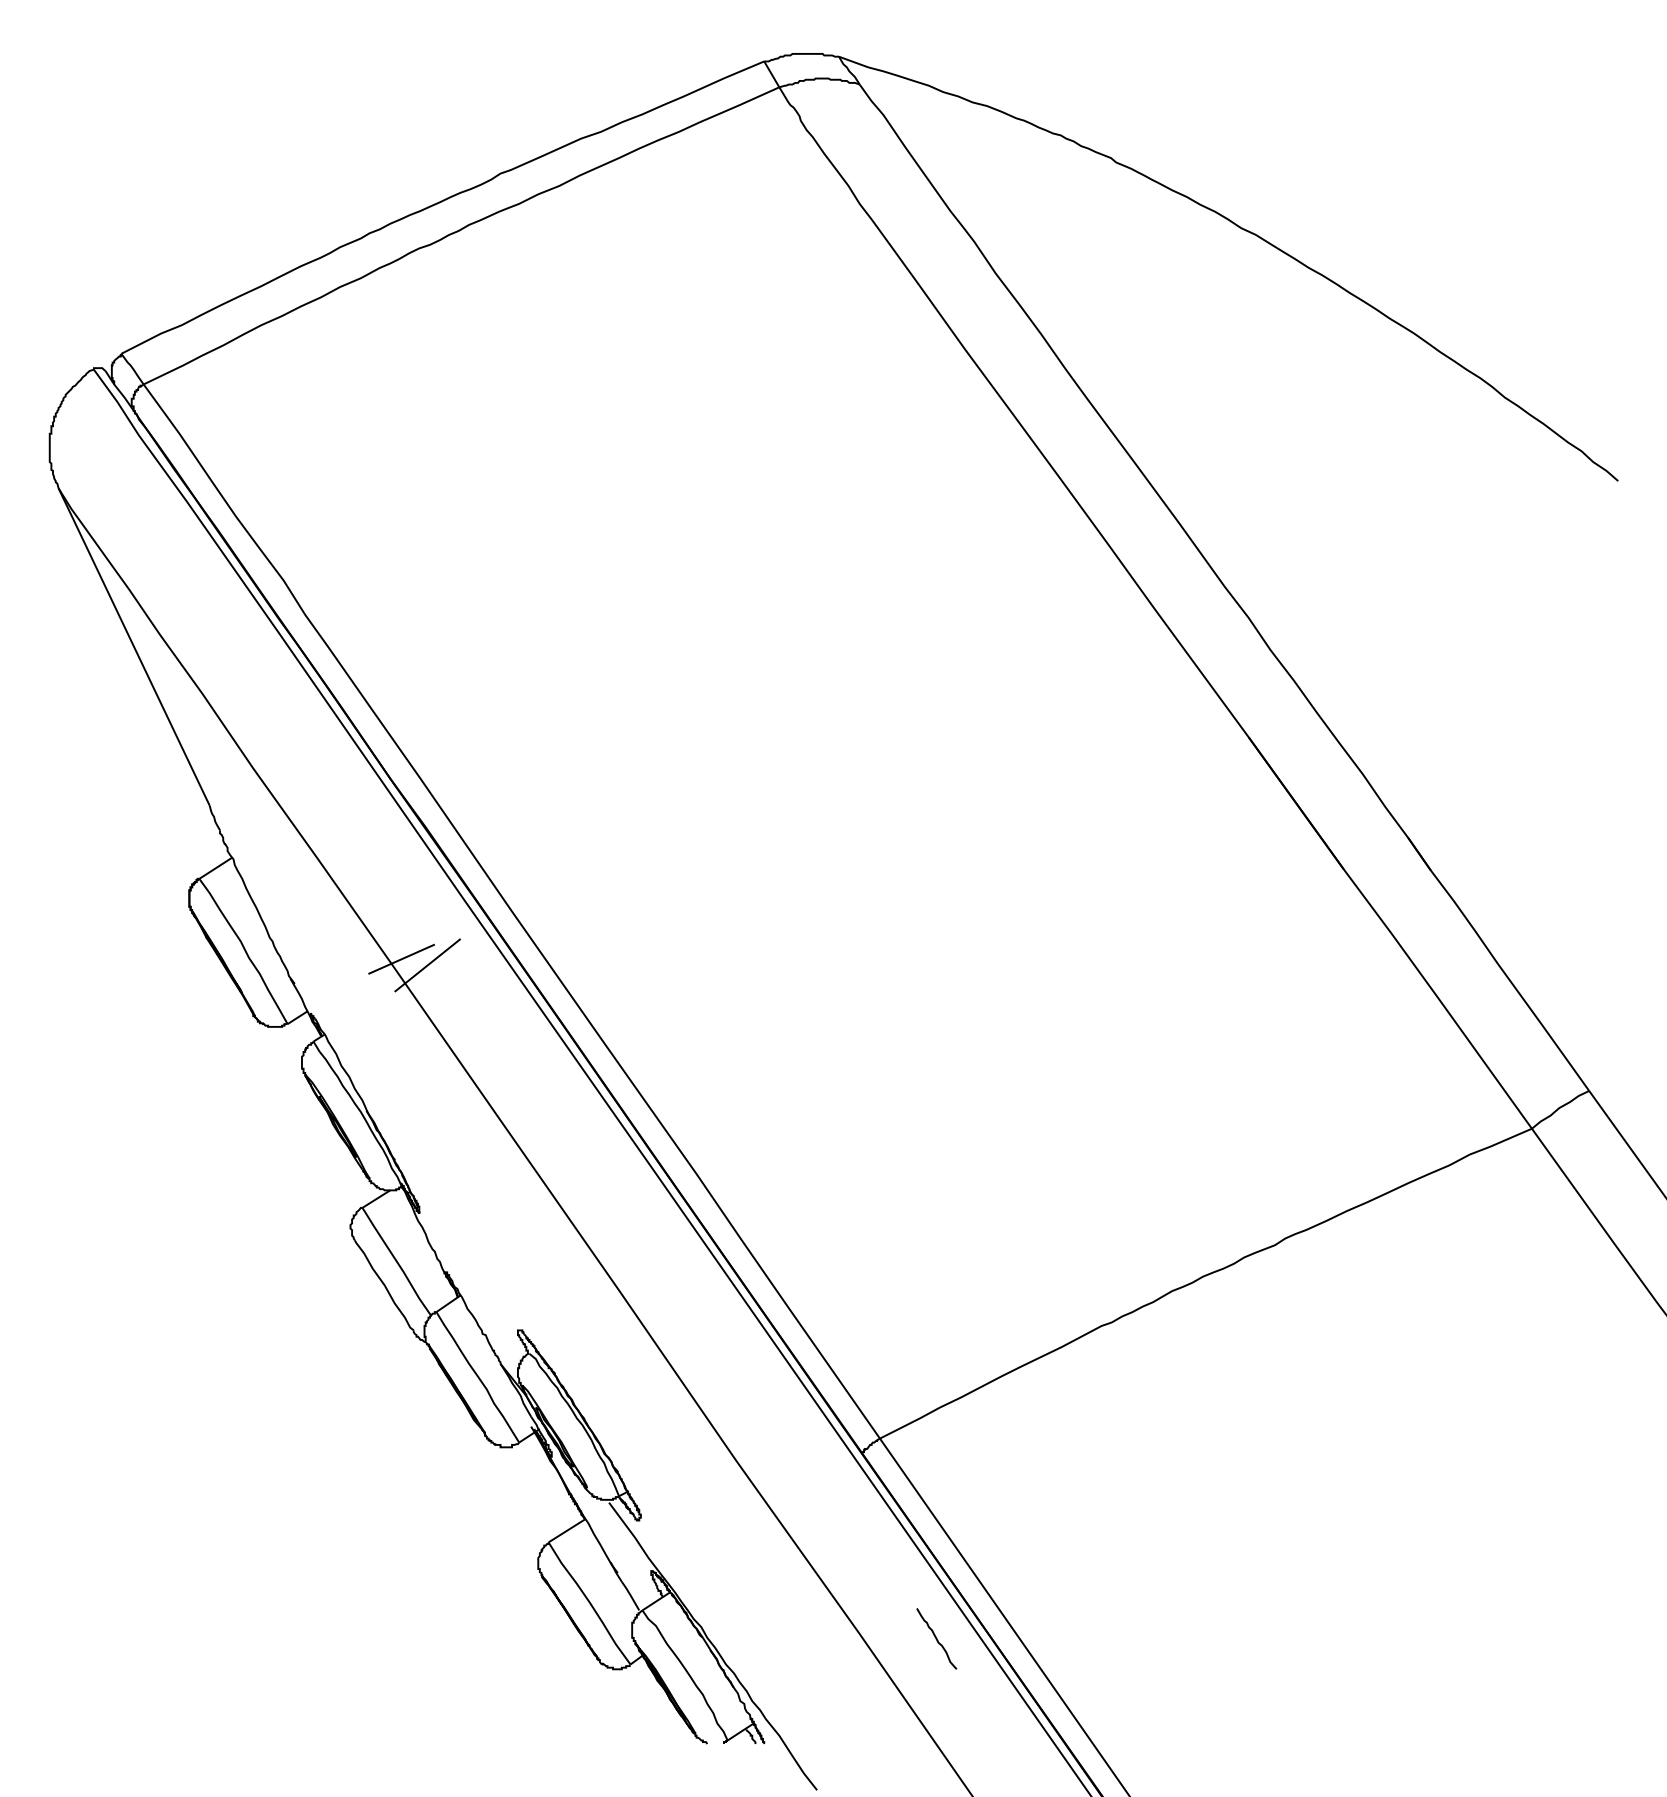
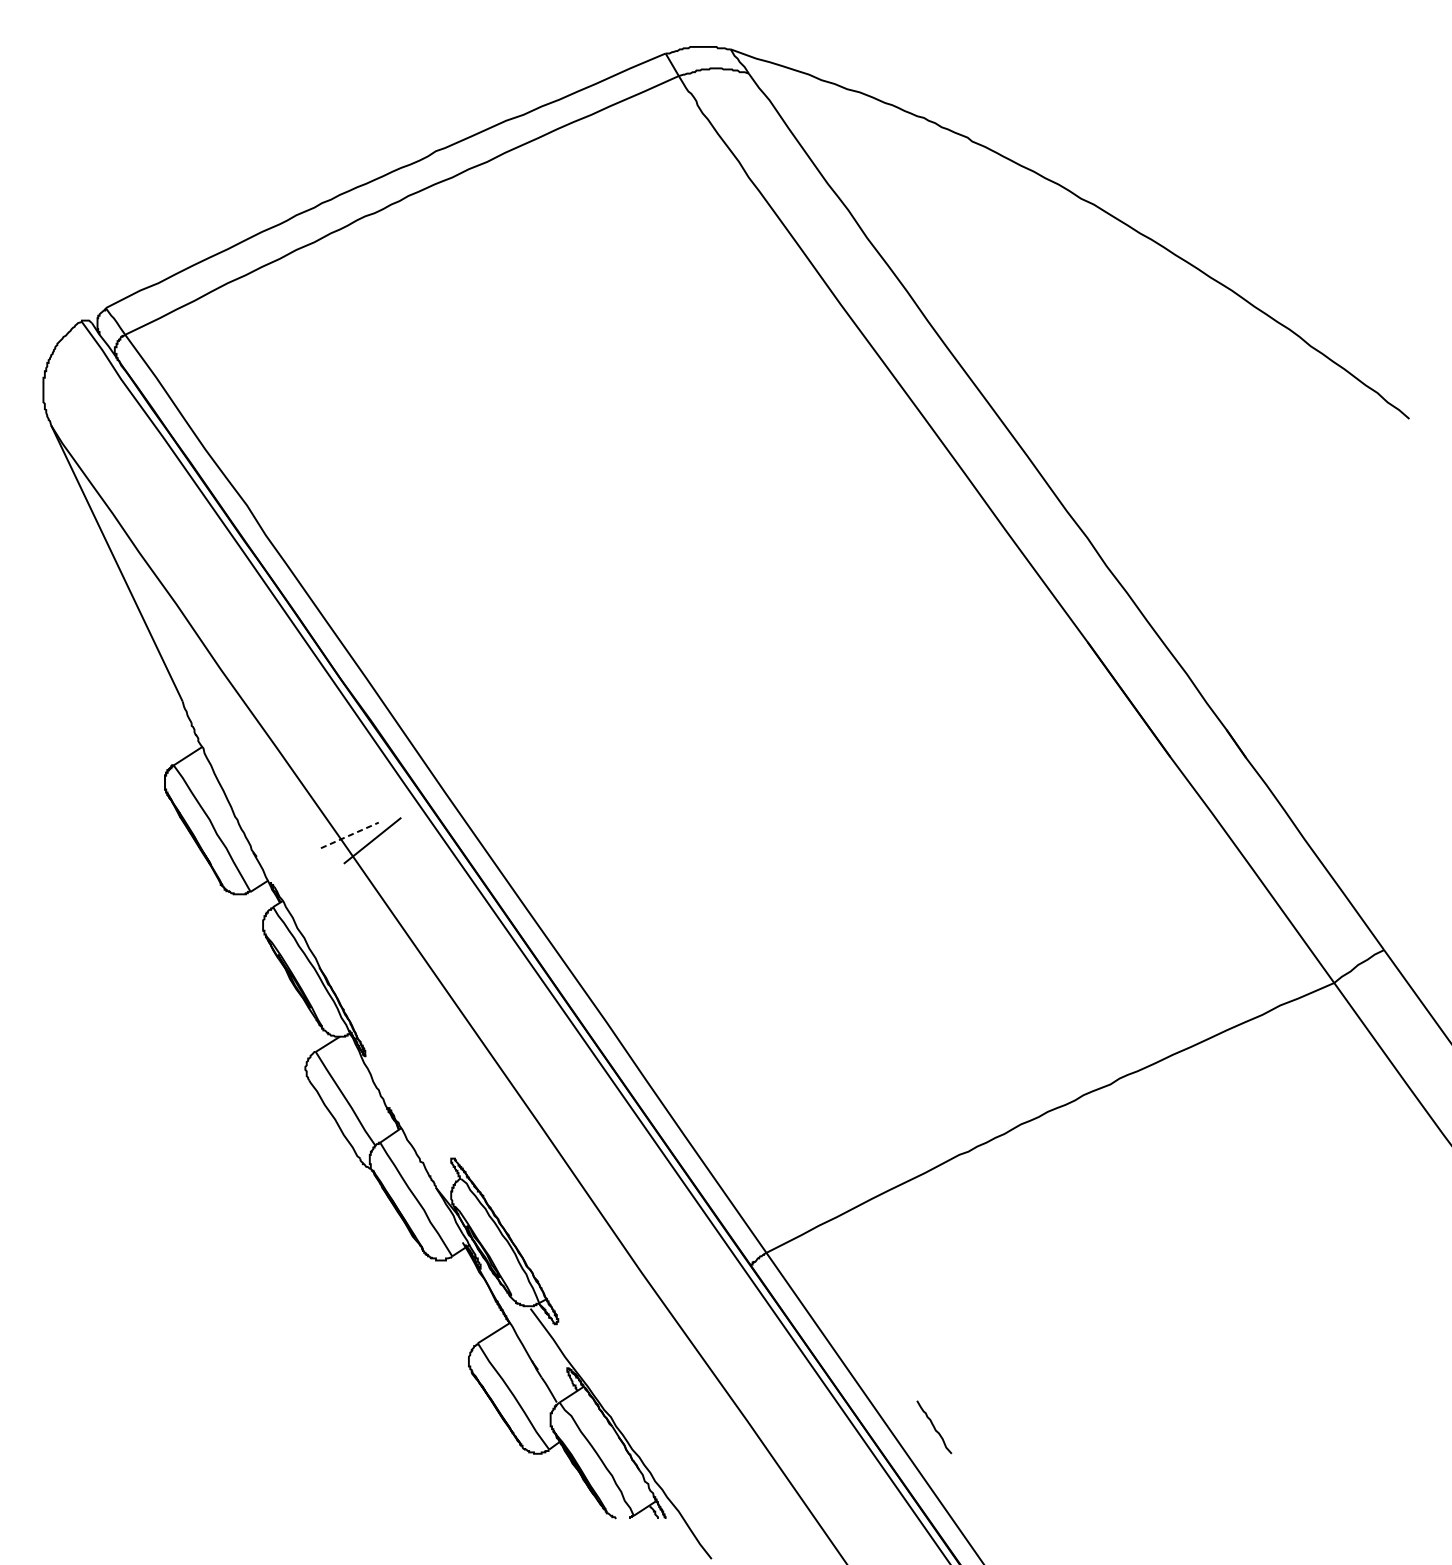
line: (402, 959) -> (350, 835), solid -> dashed
curve: (936, 1638) -> (934, 1426), moved

